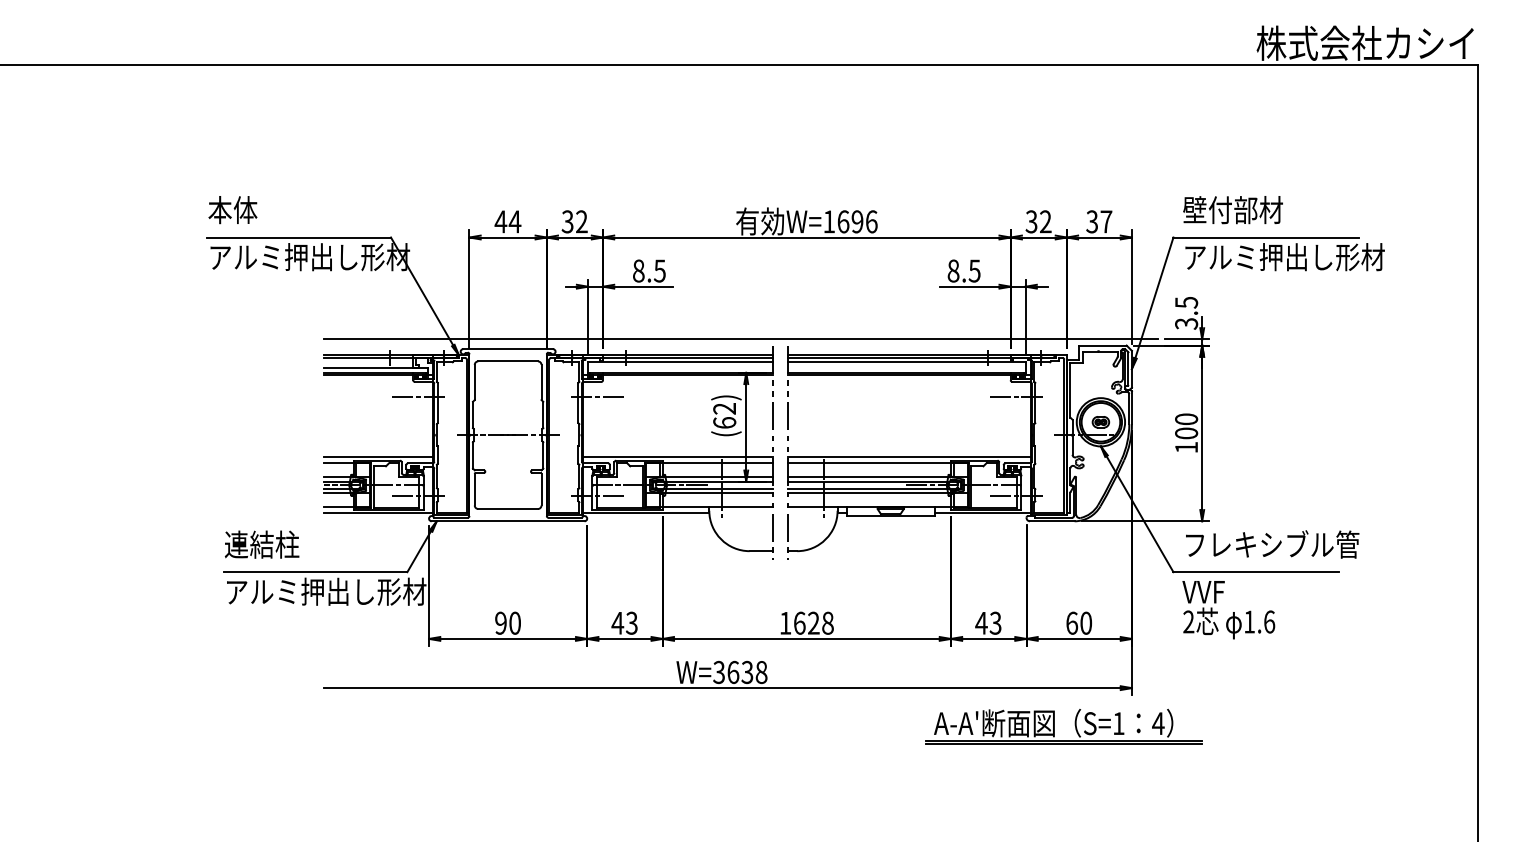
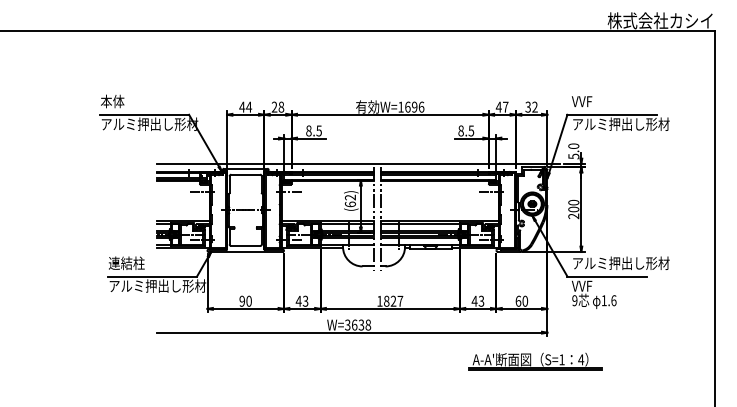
text: (1231, 210) -> (595, 101), 壁付部材 -> VVF
text: (573, 220) -> (277, 106), 32 -> 28
text: (1037, 220) -> (501, 106), 32 -> 47
text: (1105, 220) -> (534, 106), 37 -> 32
text: (1185, 311) -> (573, 150), 3.5 -> 5.0
text: (1185, 447) -> (573, 216), 100 -> 200
text: (1285, 545) -> (621, 263), フレキシブル管 -> アルミ押出し形材
text: (813, 621) -> (393, 300), 1628 -> 1827
text: (1188, 621) -> (574, 300), 2 -> 9
part: (1063, 727) -> (535, 361), moved

